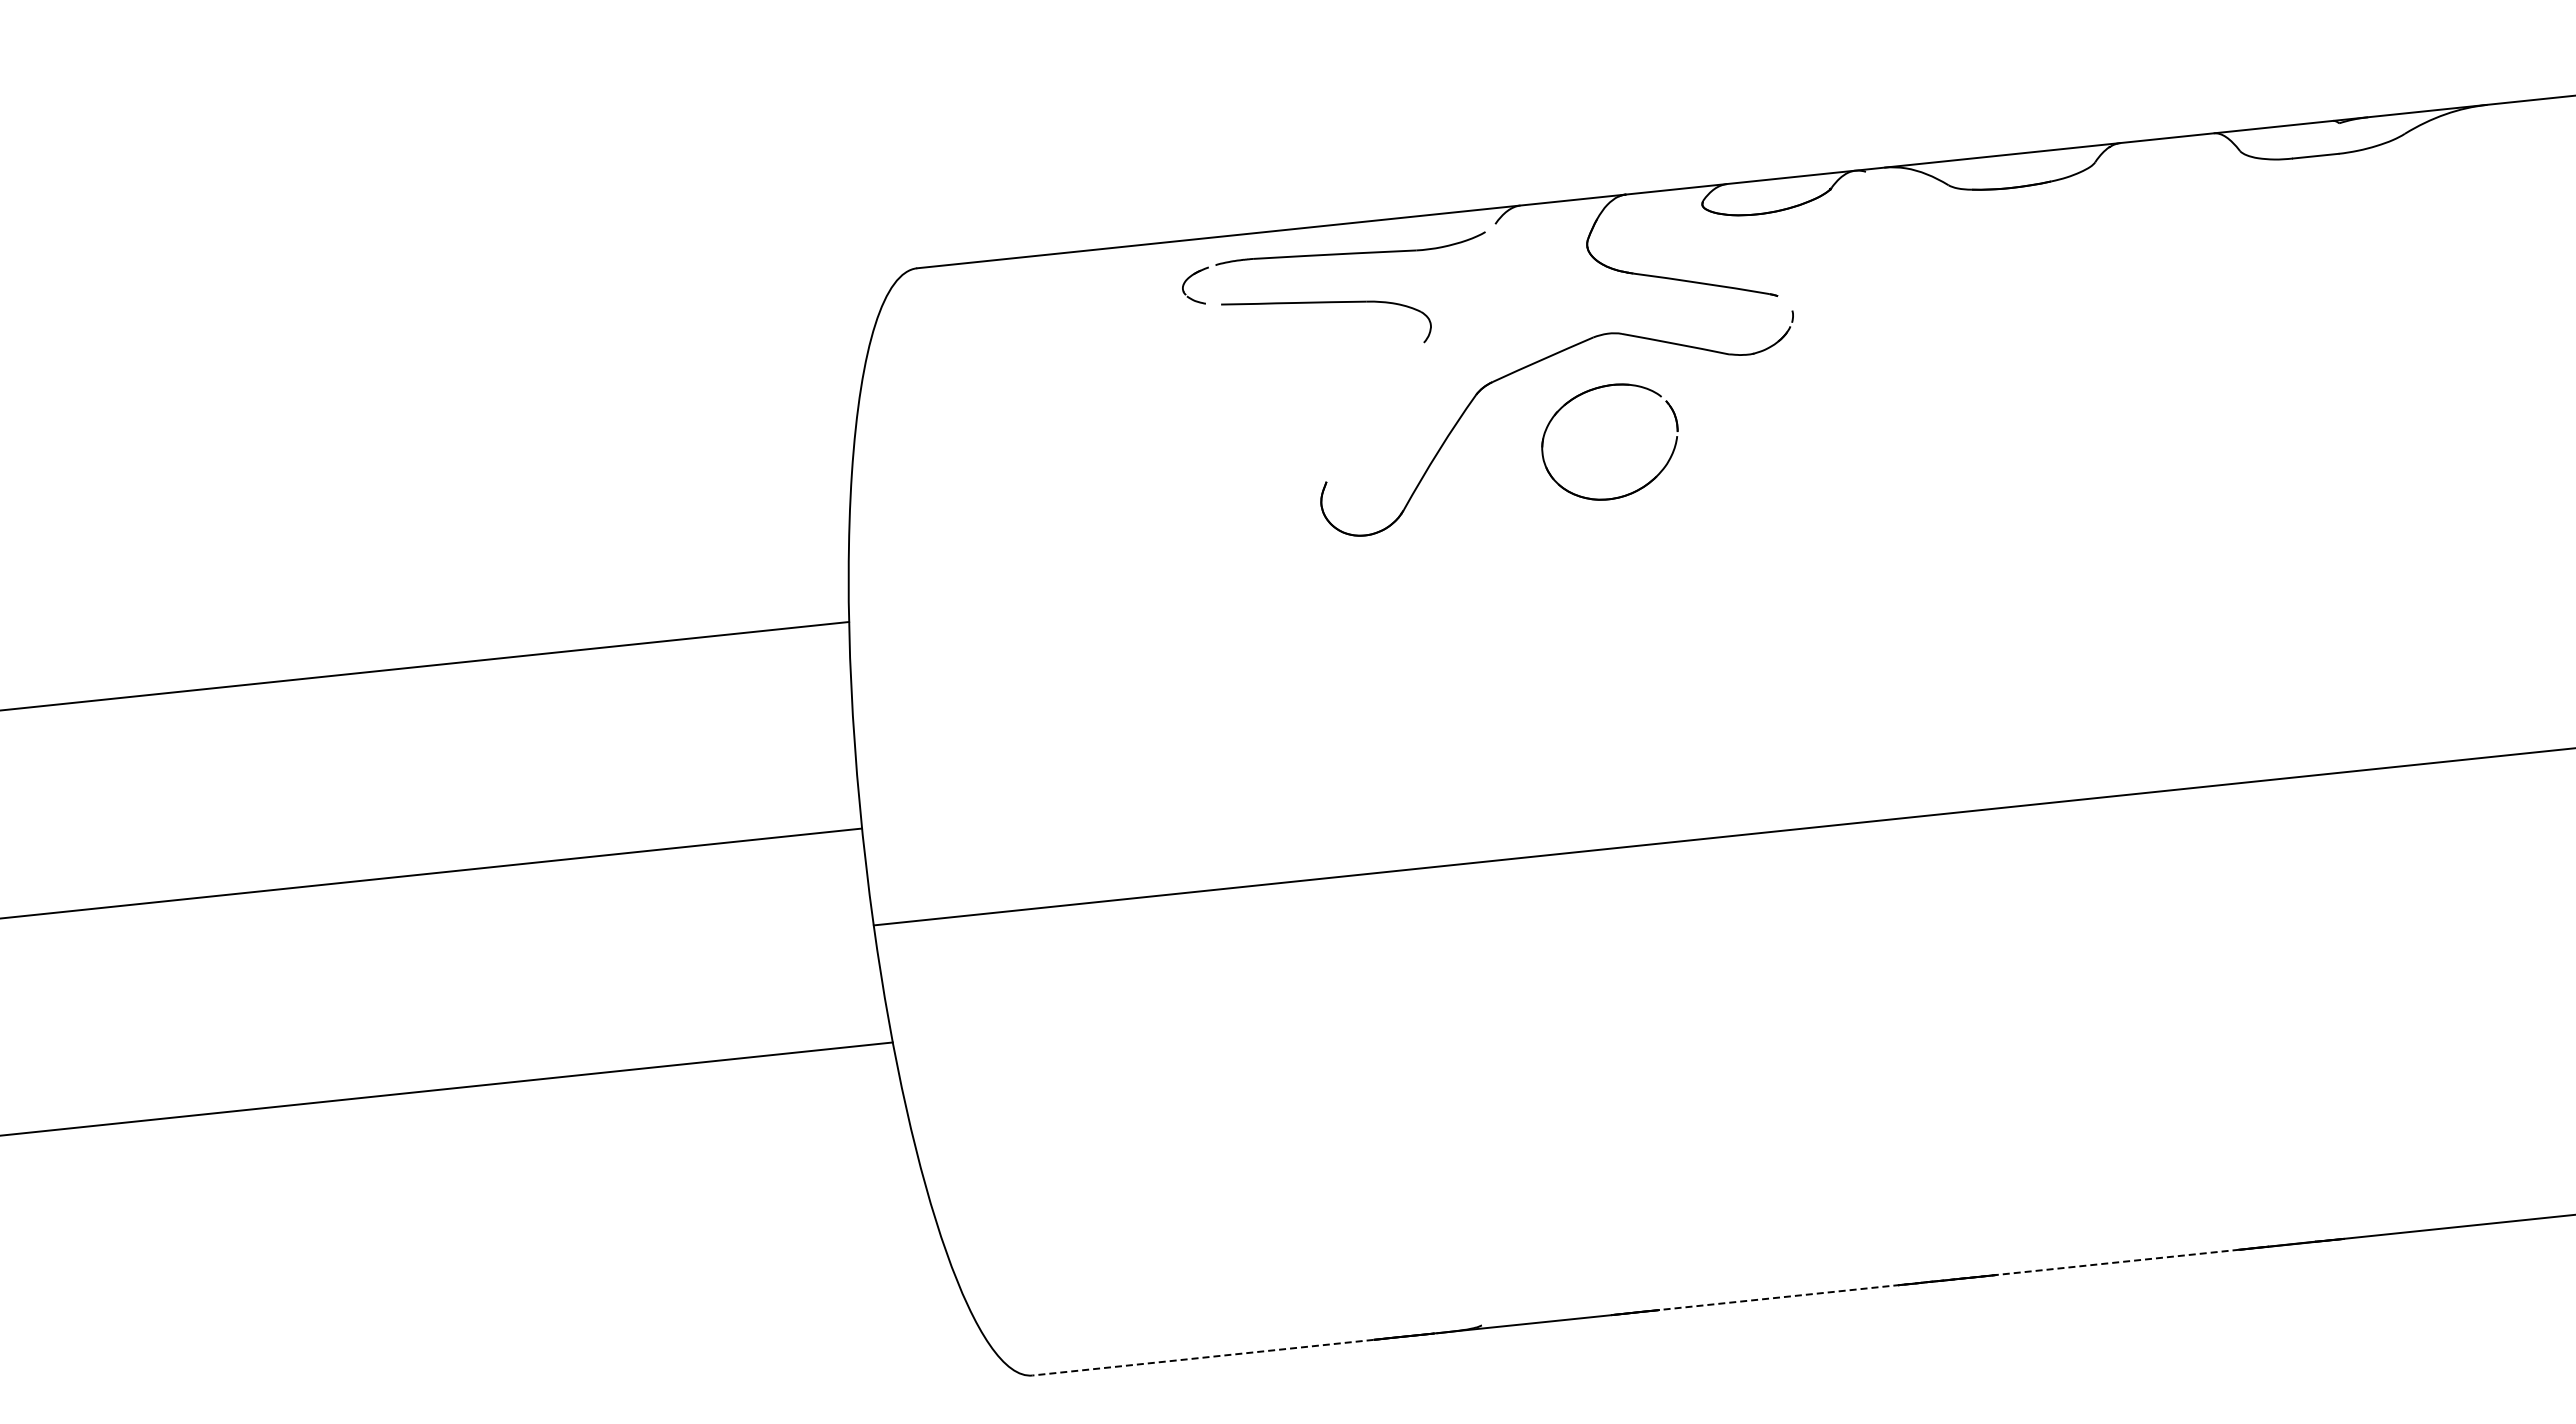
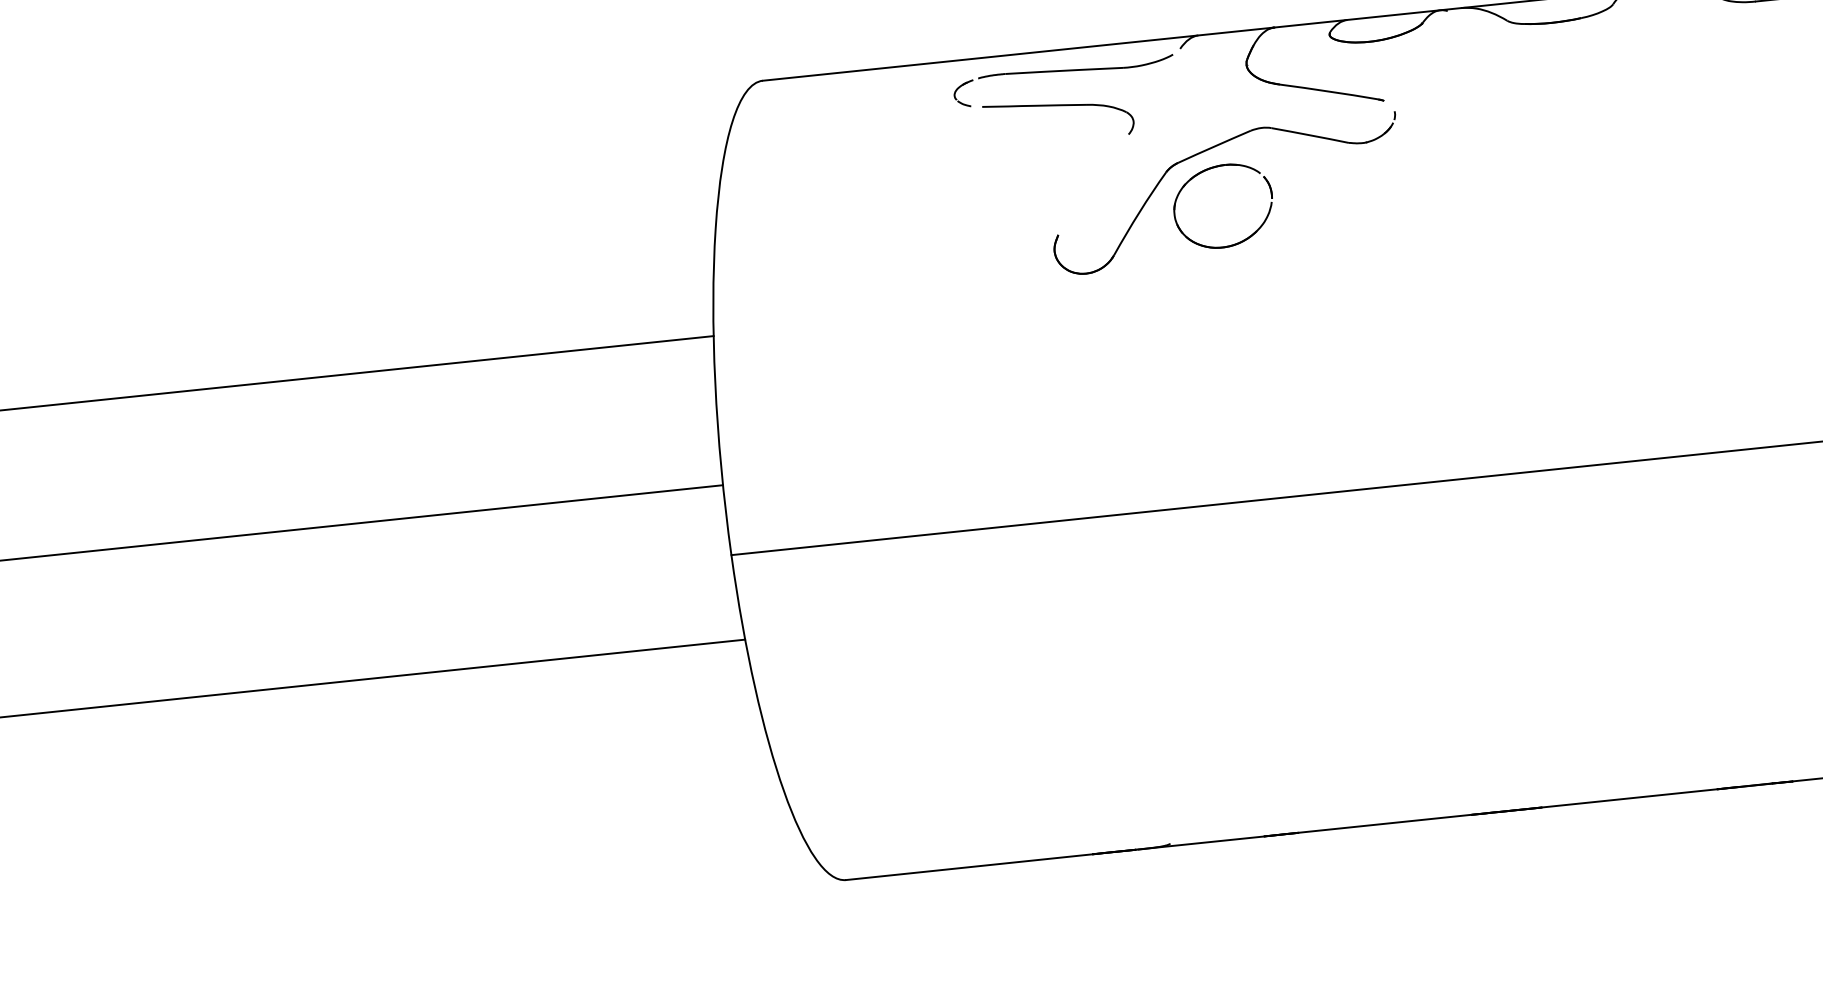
part: (1588, 392) -> (1207, 170), moved
line: (1949, 1279) -> (1508, 810), dashed -> solid
line: (1202, 1357) -> (968, 867), dashed -> solid

